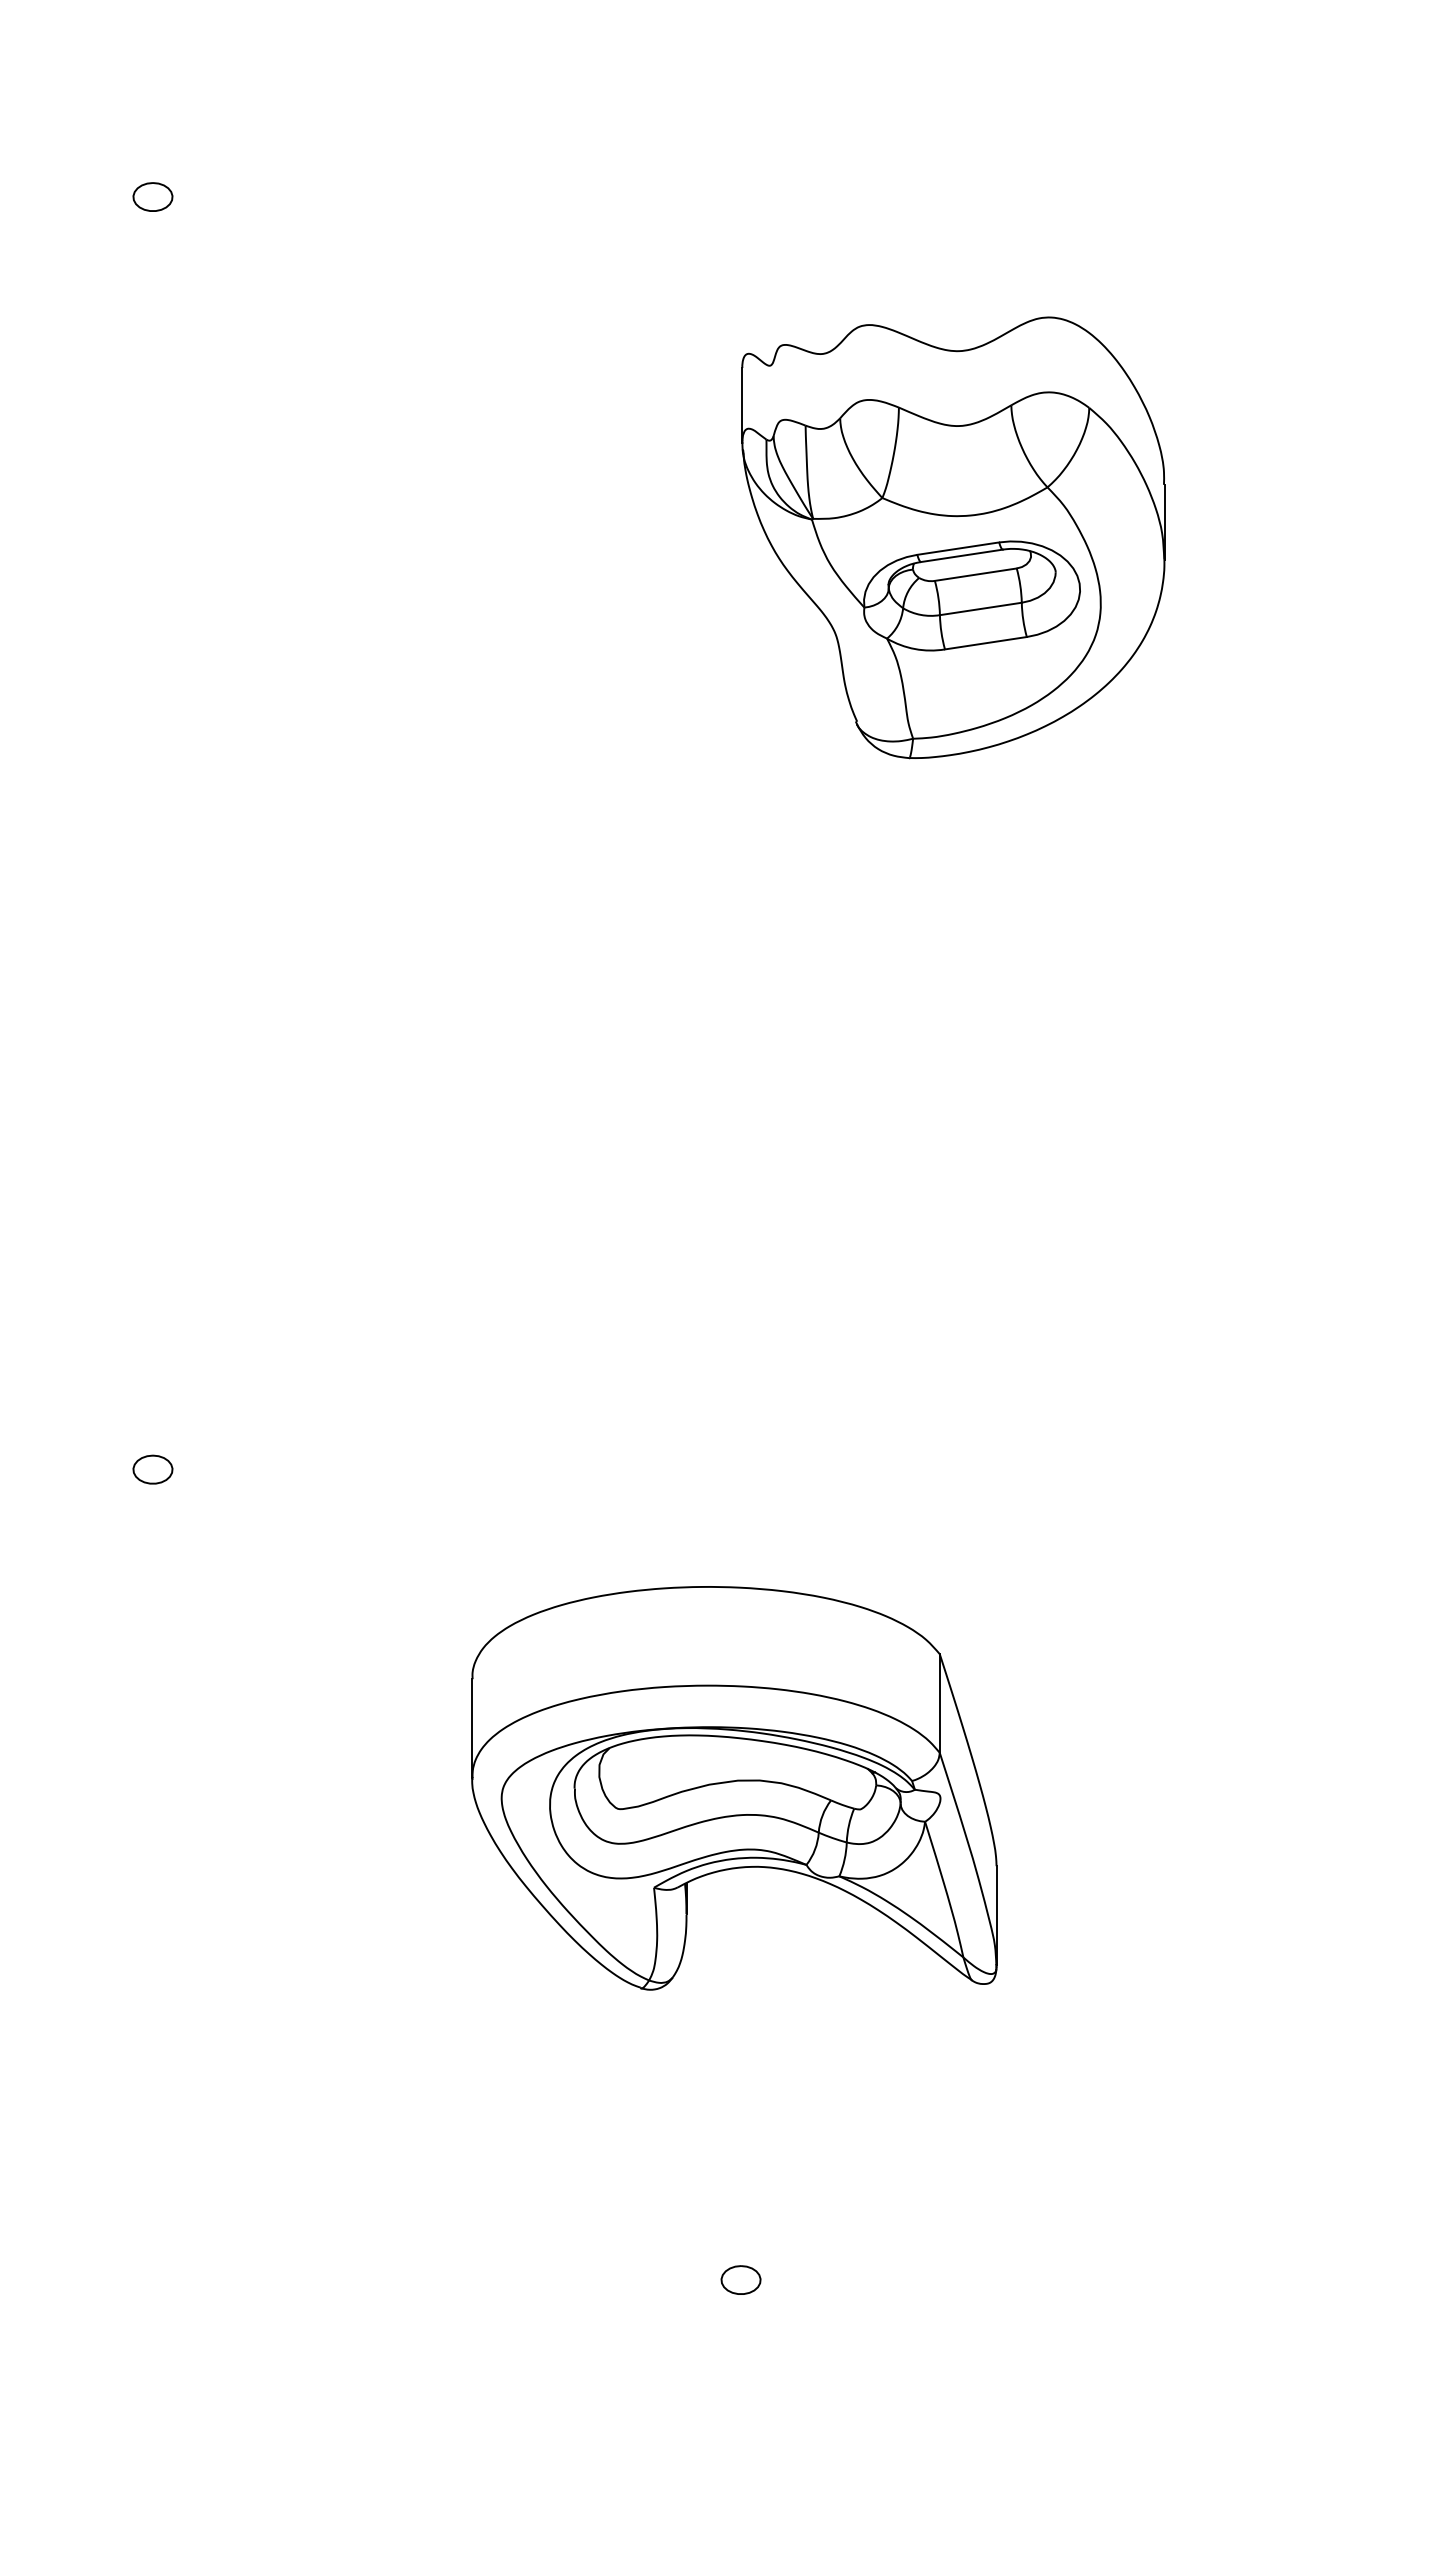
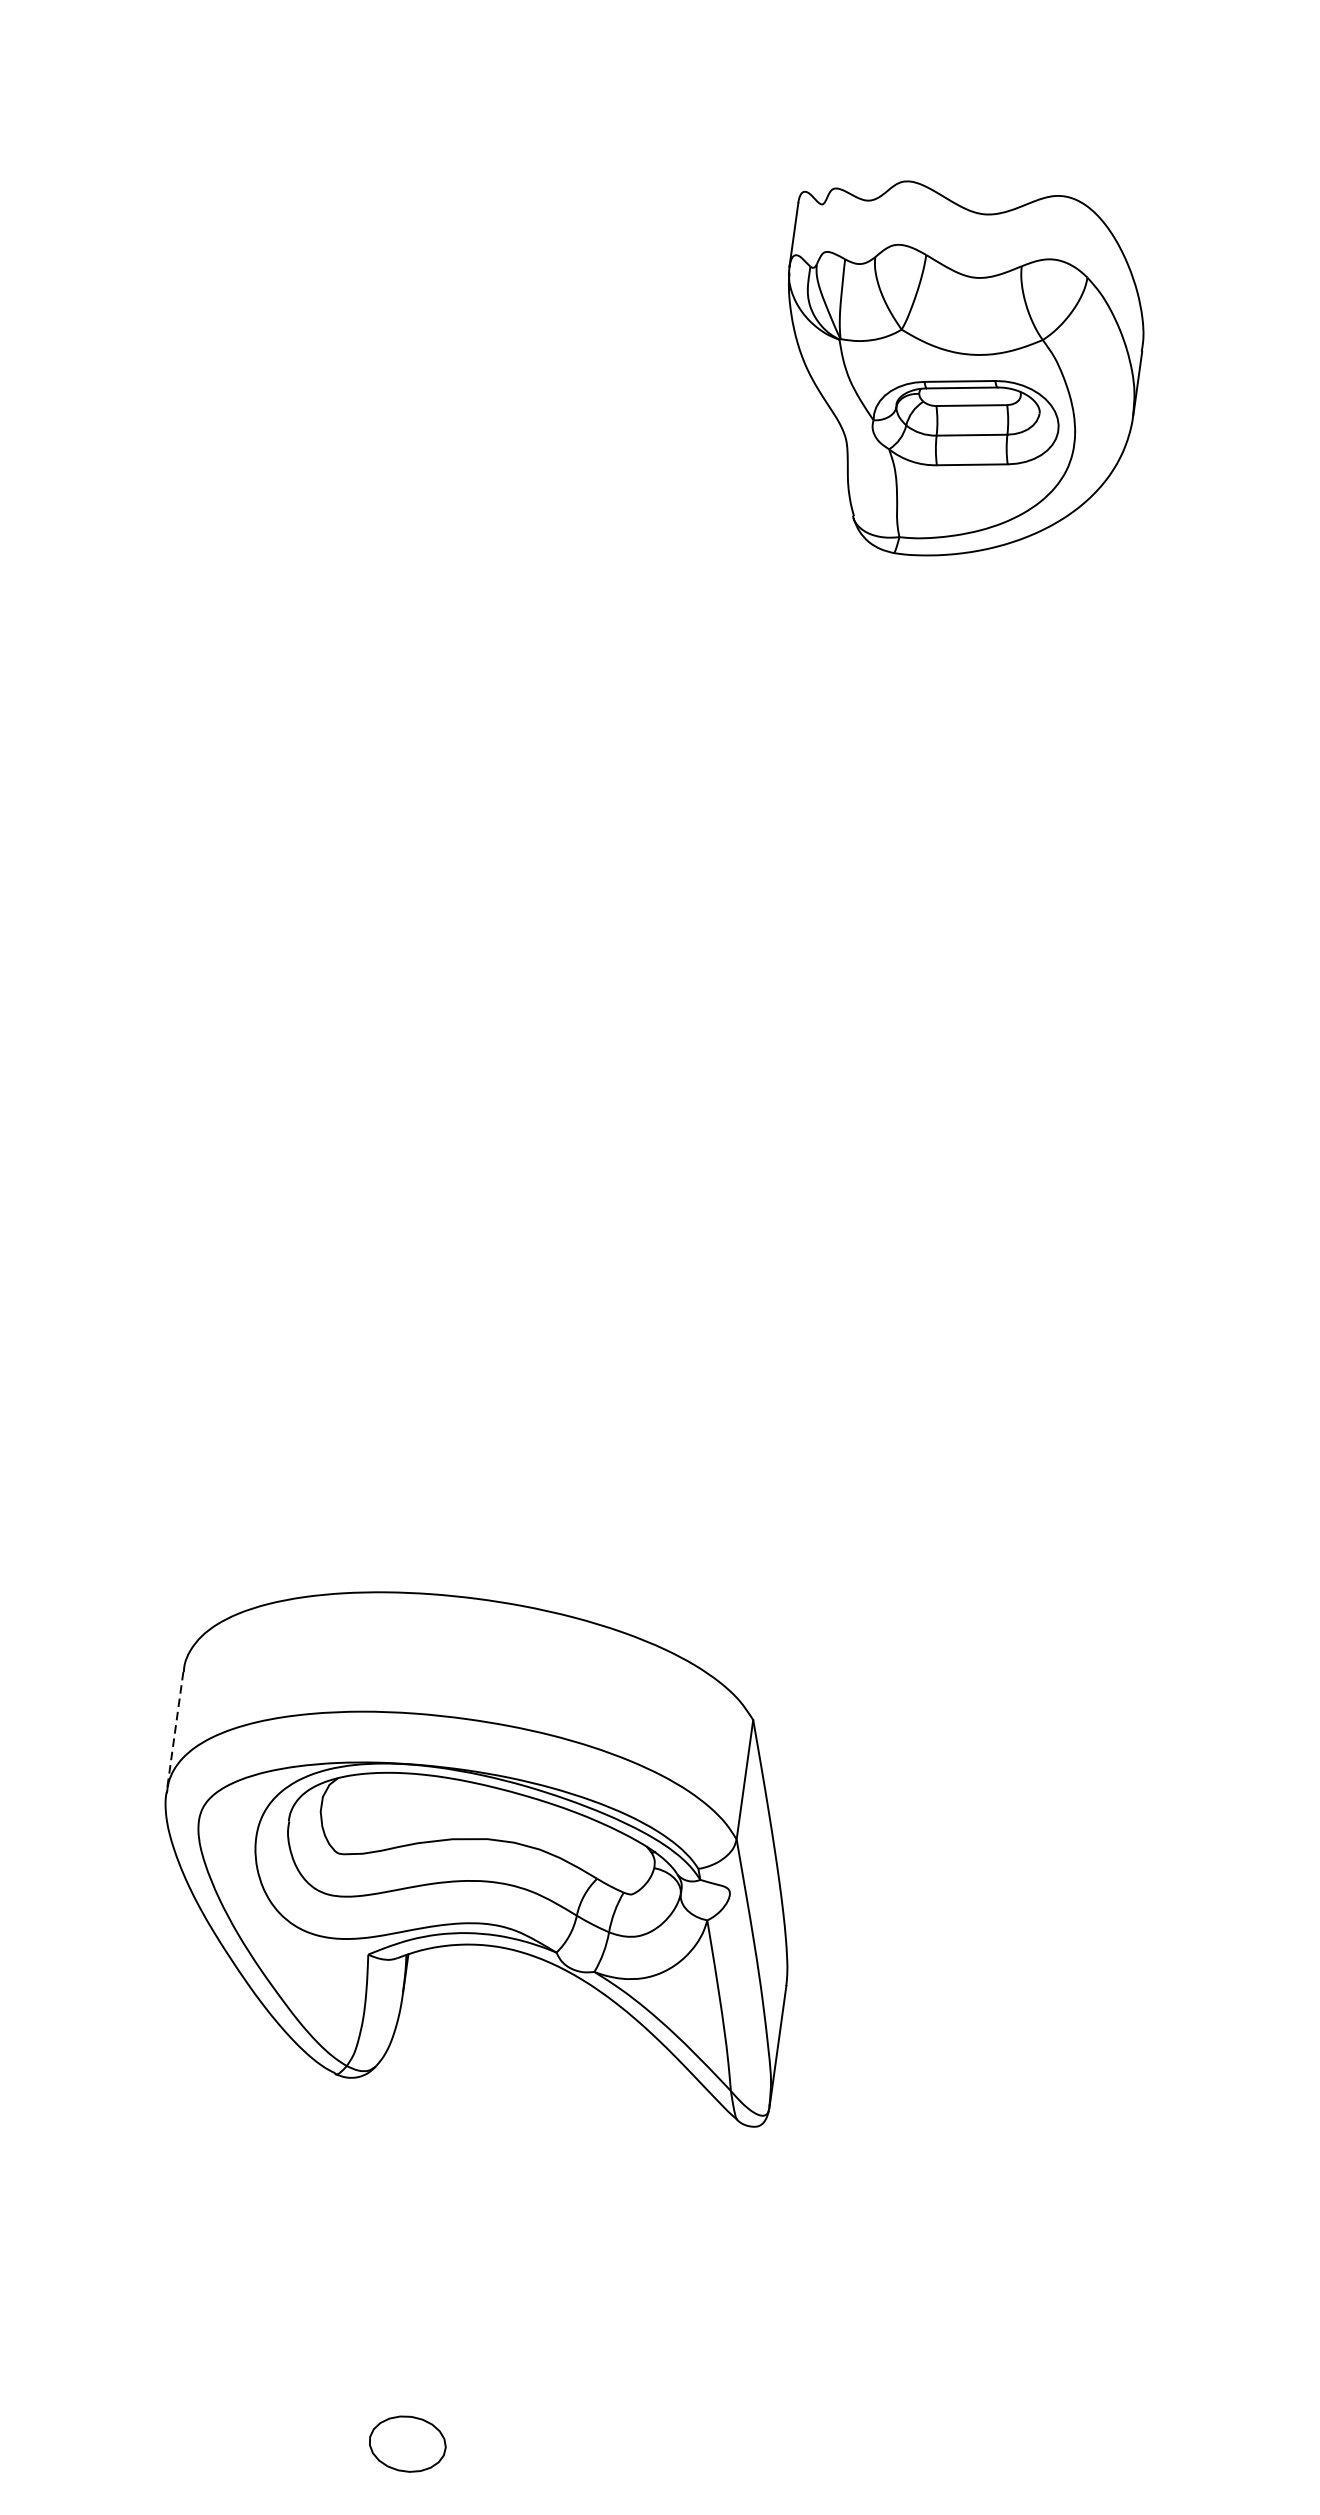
part: (953, 537) -> (957, 371), size x0.7
line: (472, 1729) -> (175, 1732), solid -> dashed
part: (740, 2279) -> (407, 2443), size x1.6

